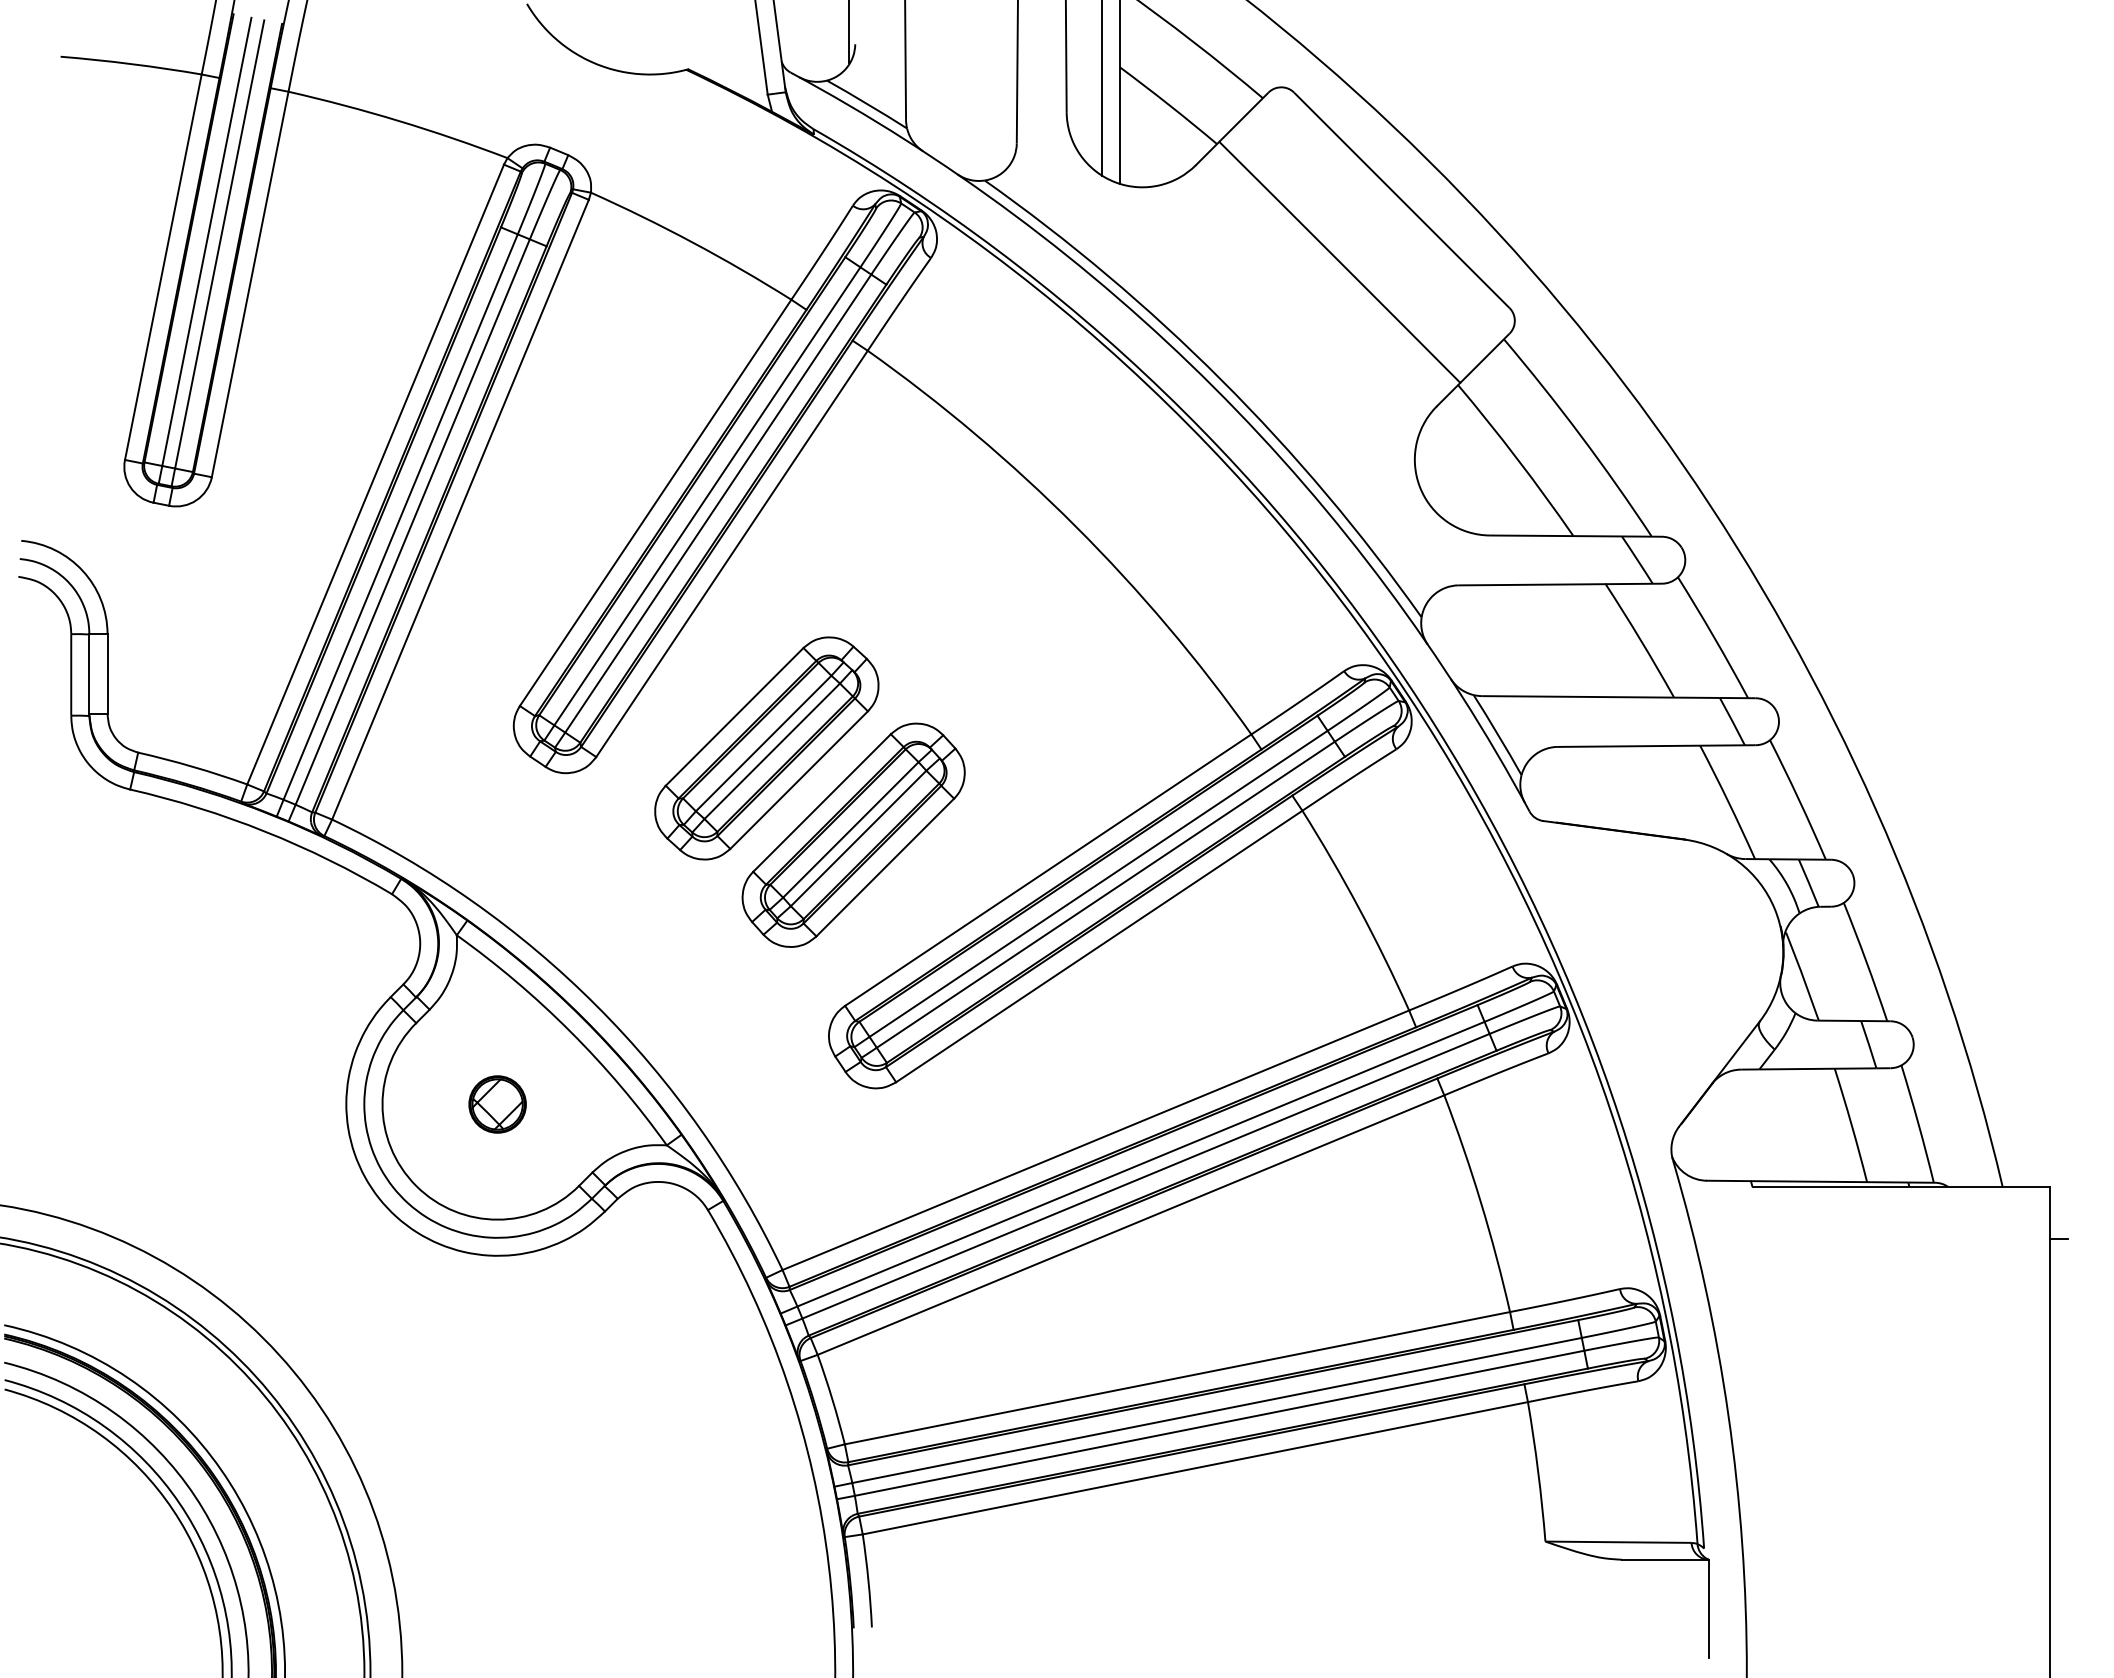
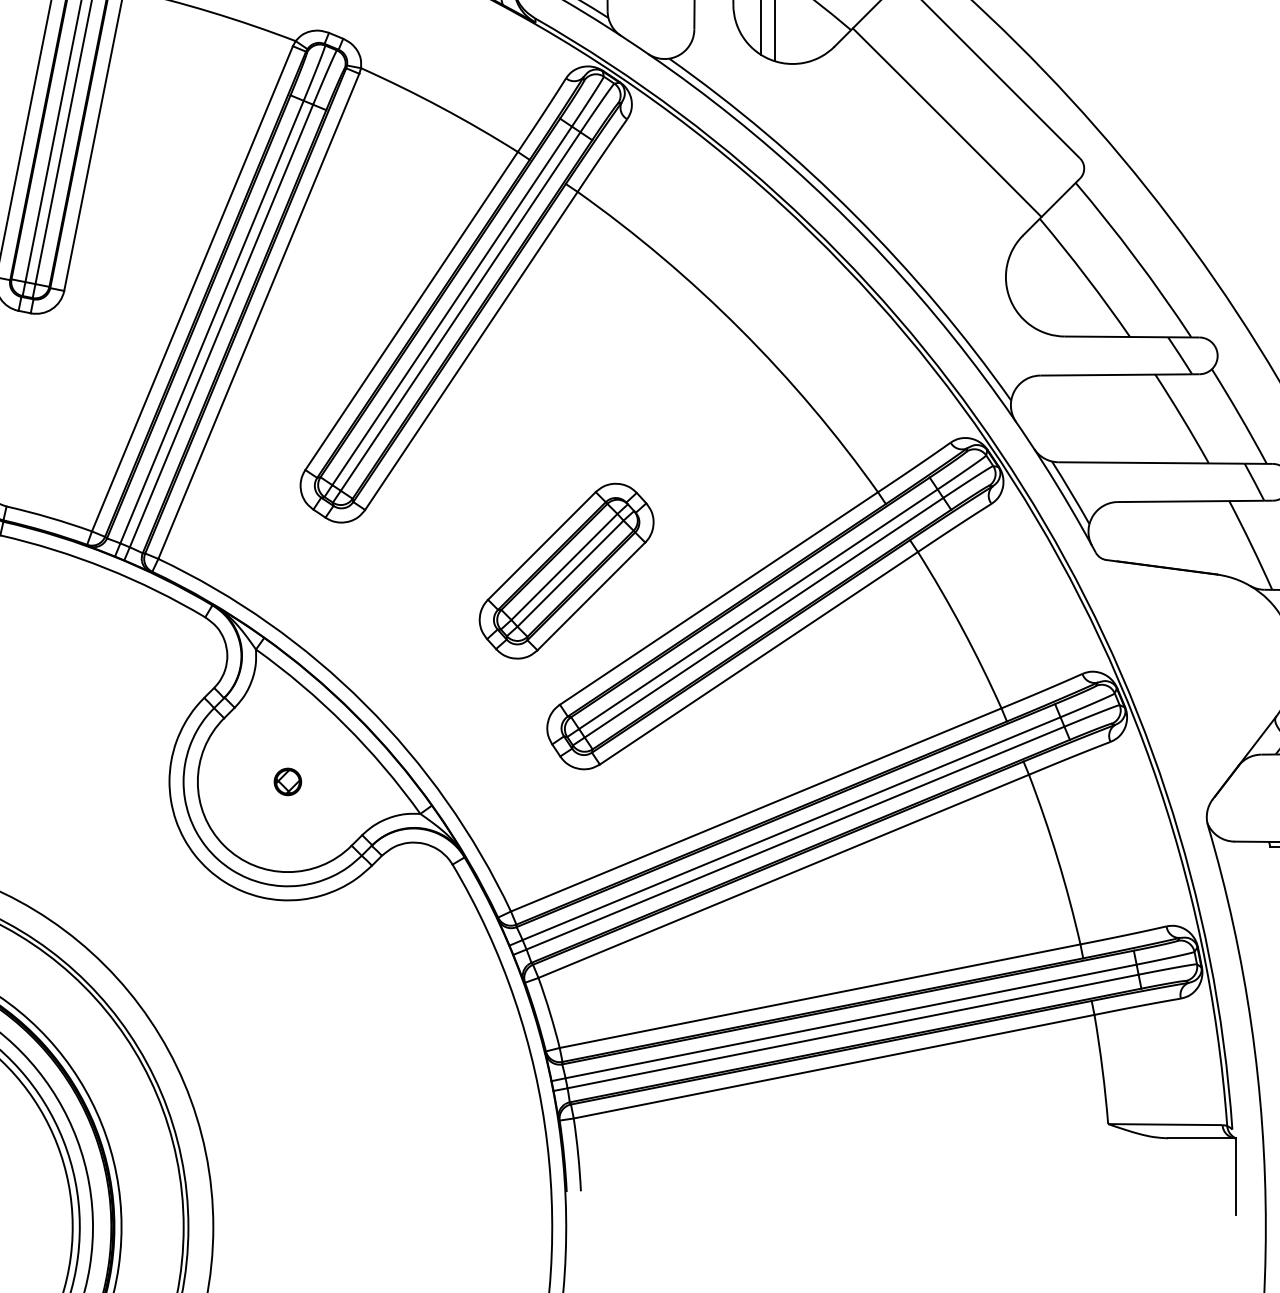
part: (766, 748) -> (498, 503), removed
part: (497, 1104) -> (287, 781), size x0.6

